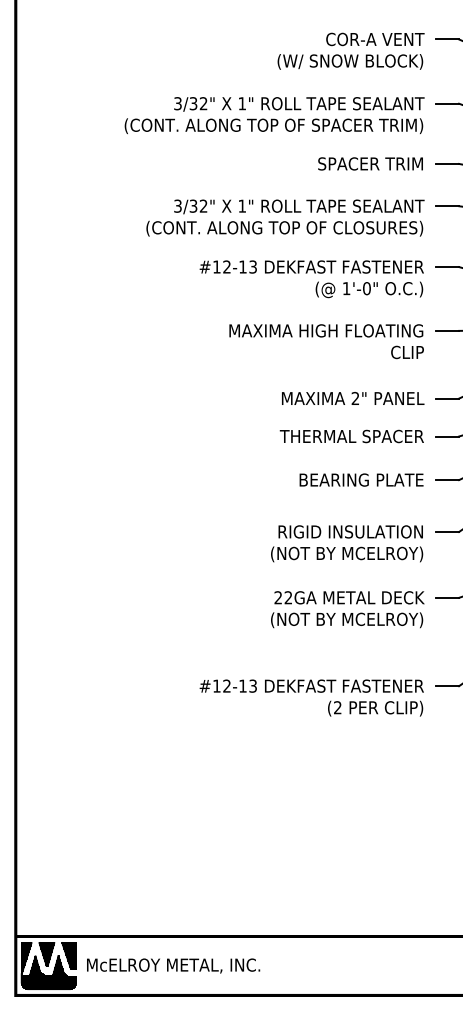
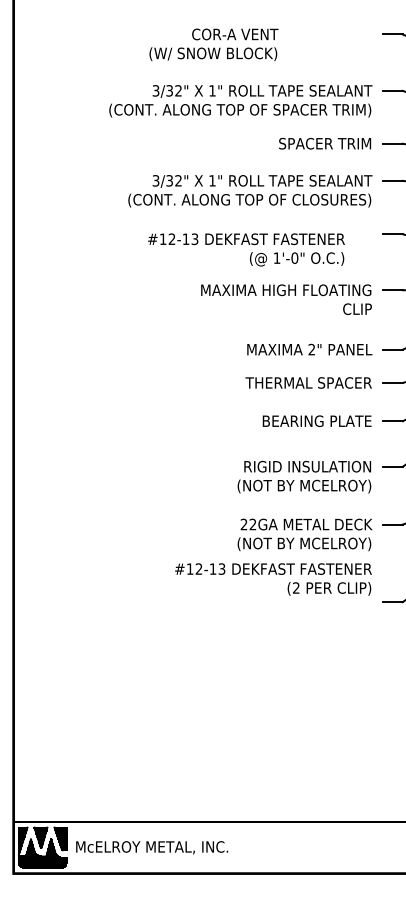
text: (350, 50) -> (213, 44), moved
text: (311, 278) -> (246, 249), moved
text: (311, 697) -> (273, 579), moved

